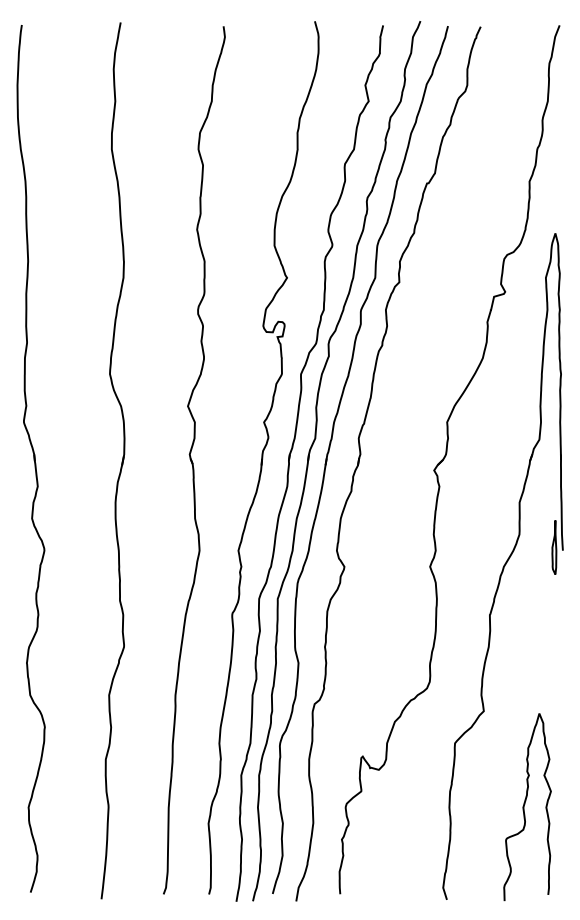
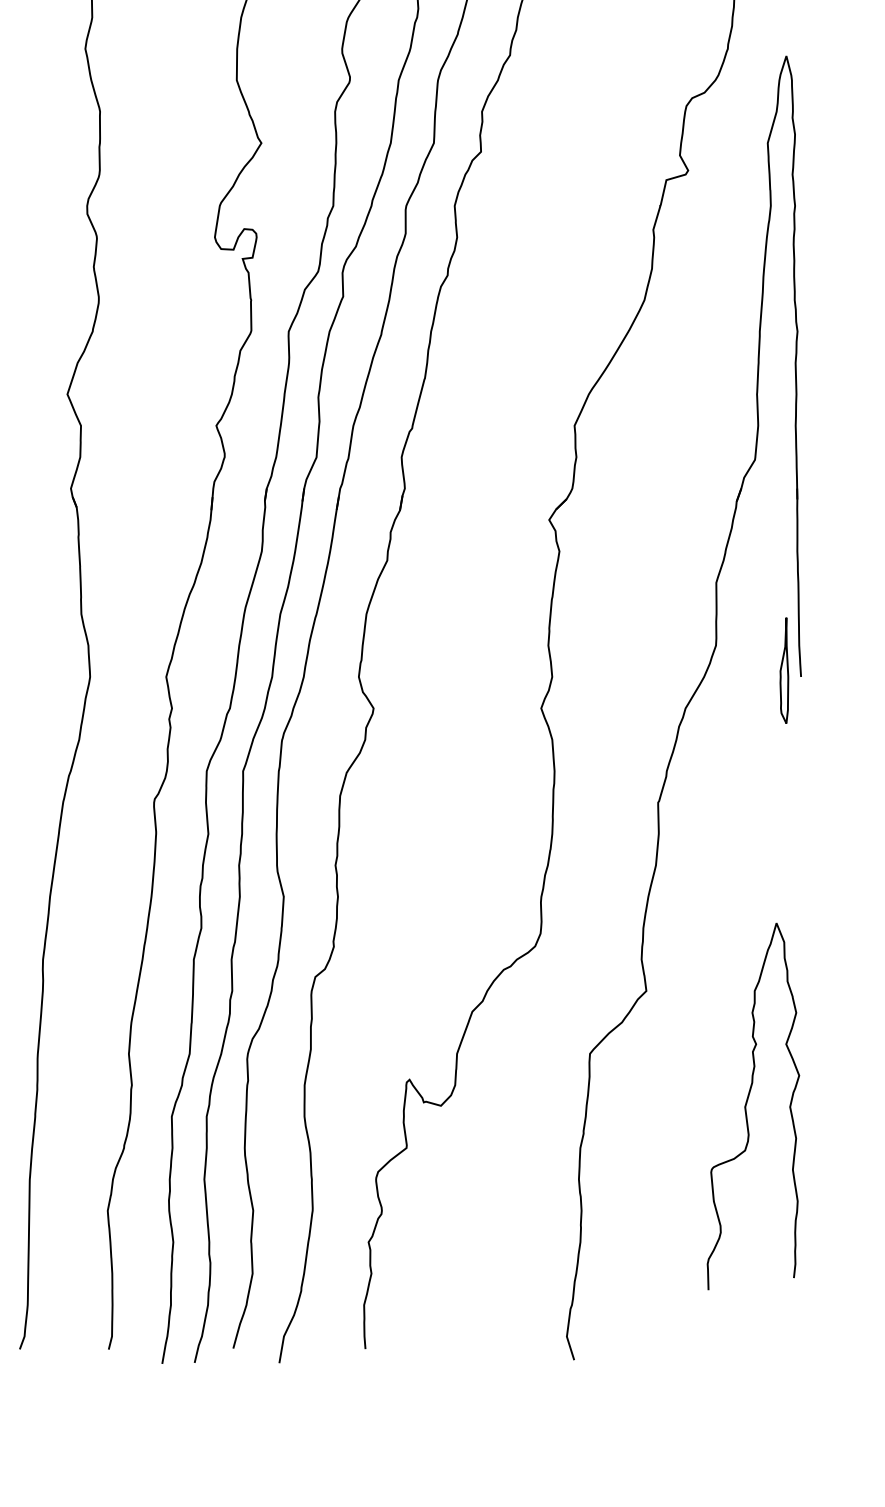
curve: (524, 807) -> (747, 1106), moved

